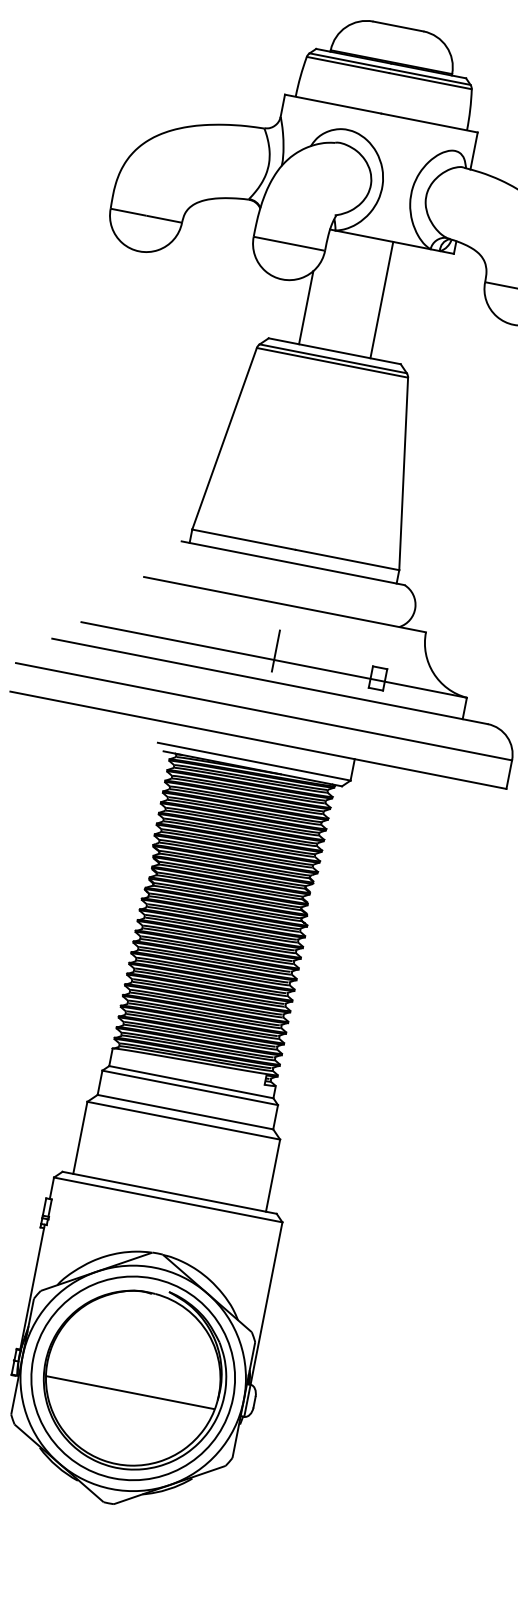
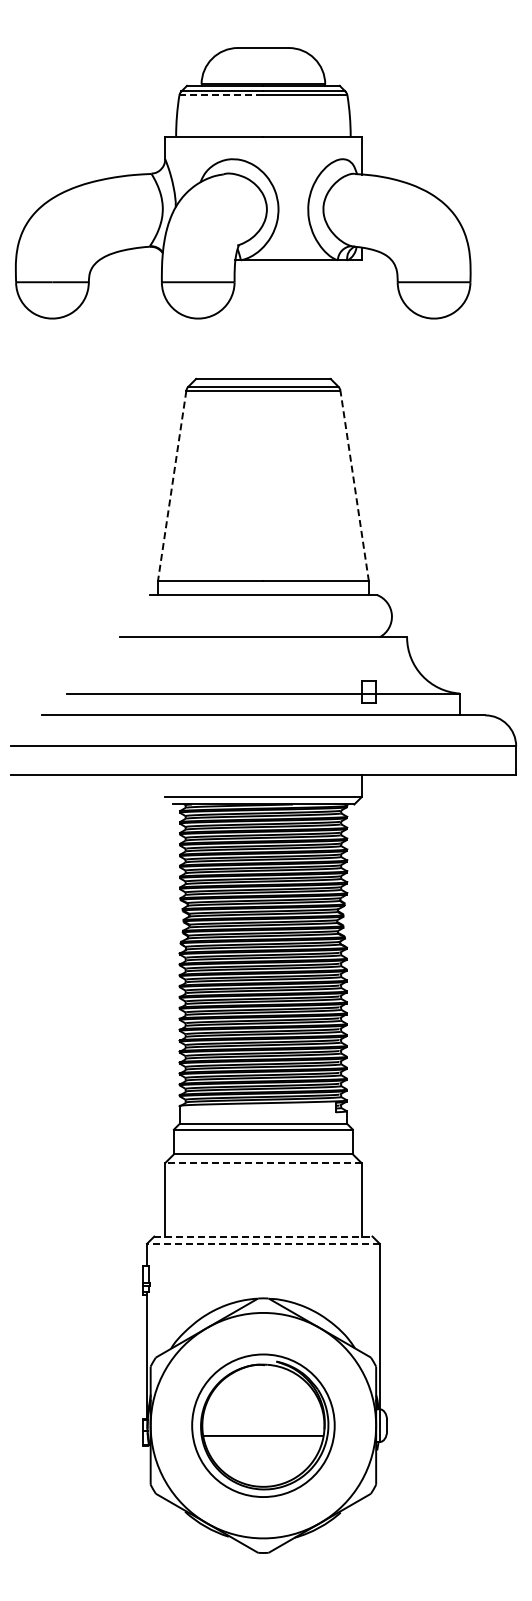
line: (347, 64) -> (220, 95), solid -> dashed
line: (381, 299) -> (299, 319), removed
line: (306, 307) -> (227, 341), removed
line: (224, 439) -> (172, 486), solid -> dashed
line: (403, 473) -> (354, 485), solid -> dashed
line: (276, 651) -> (263, 684), removed
line: (182, 1120) -> (262, 1163), solid -> dashed
line: (169, 1192) -> (263, 1236), solid -> dashed
line: (167, 1199) -> (262, 1243), solid -> dashed
part: (133, 1378) -> (263, 1425), size x0.7

